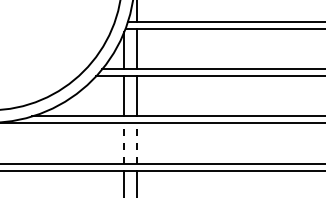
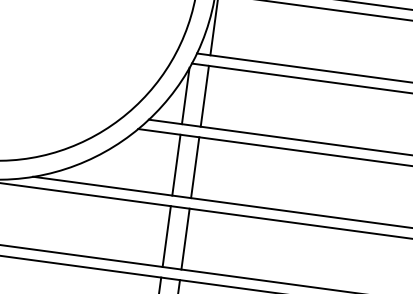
line: (124, 143) -> (166, 236), dashed -> solid
line: (136, 143) -> (185, 238), dashed -> solid

